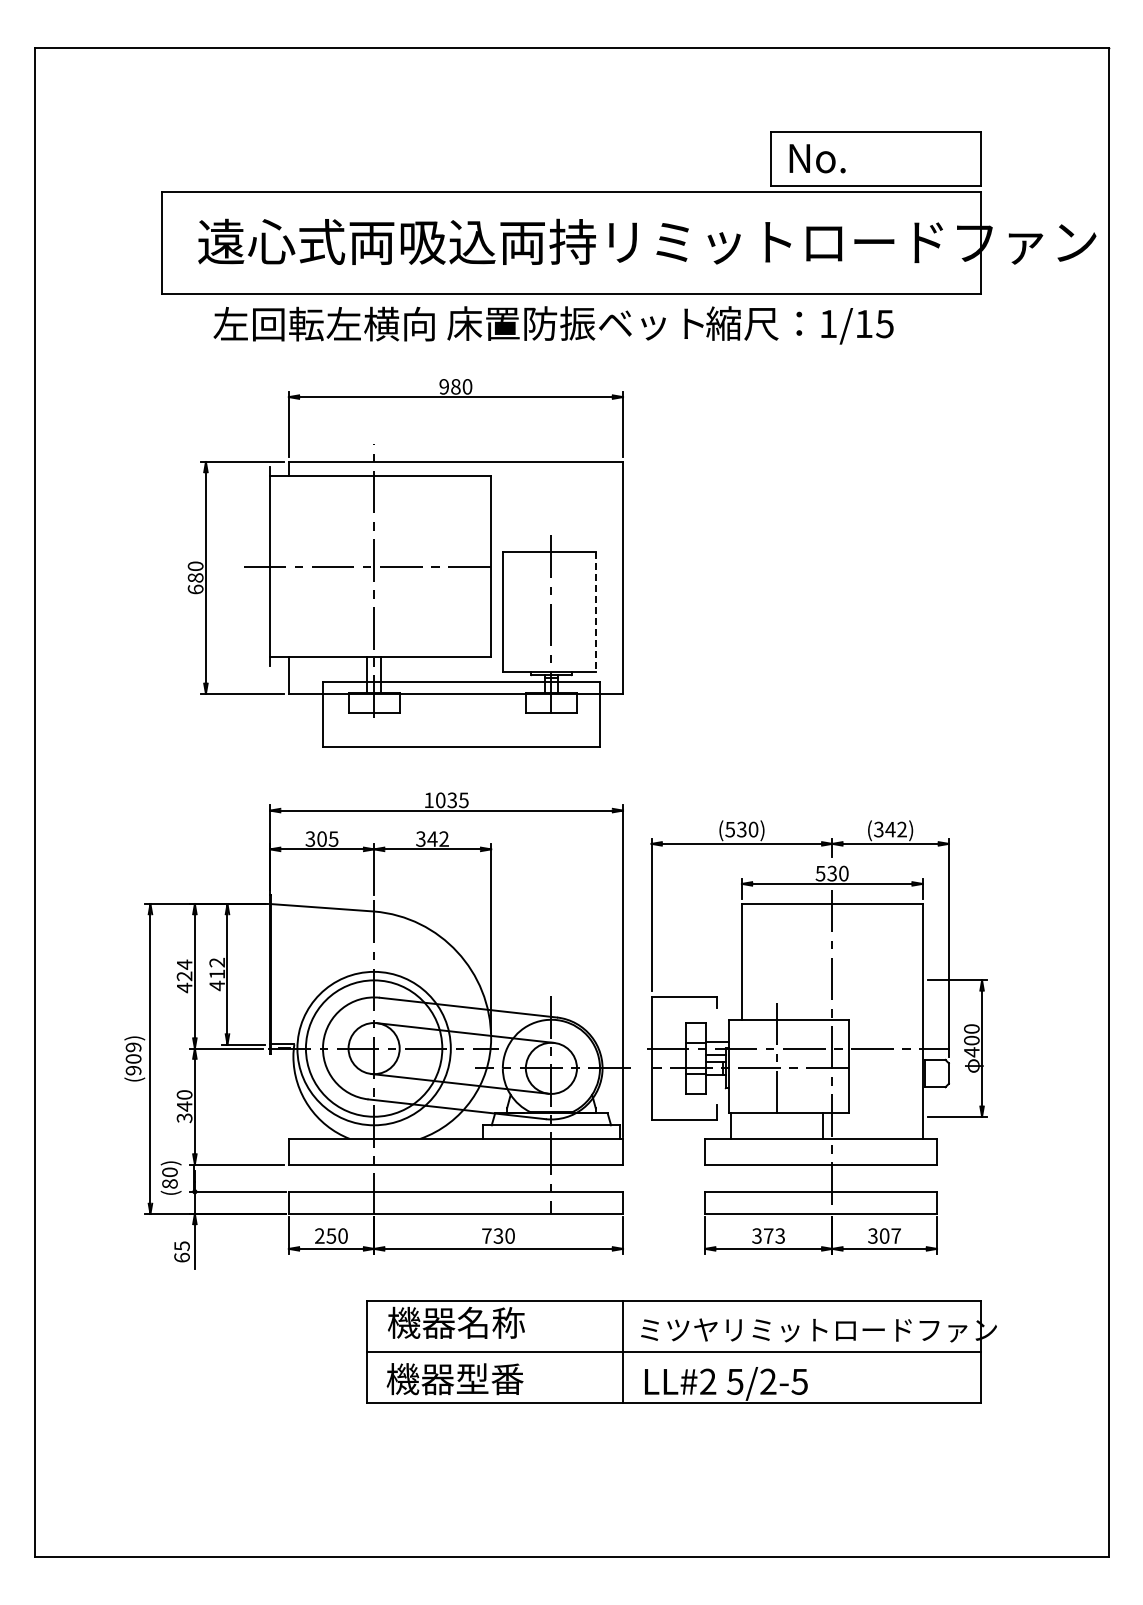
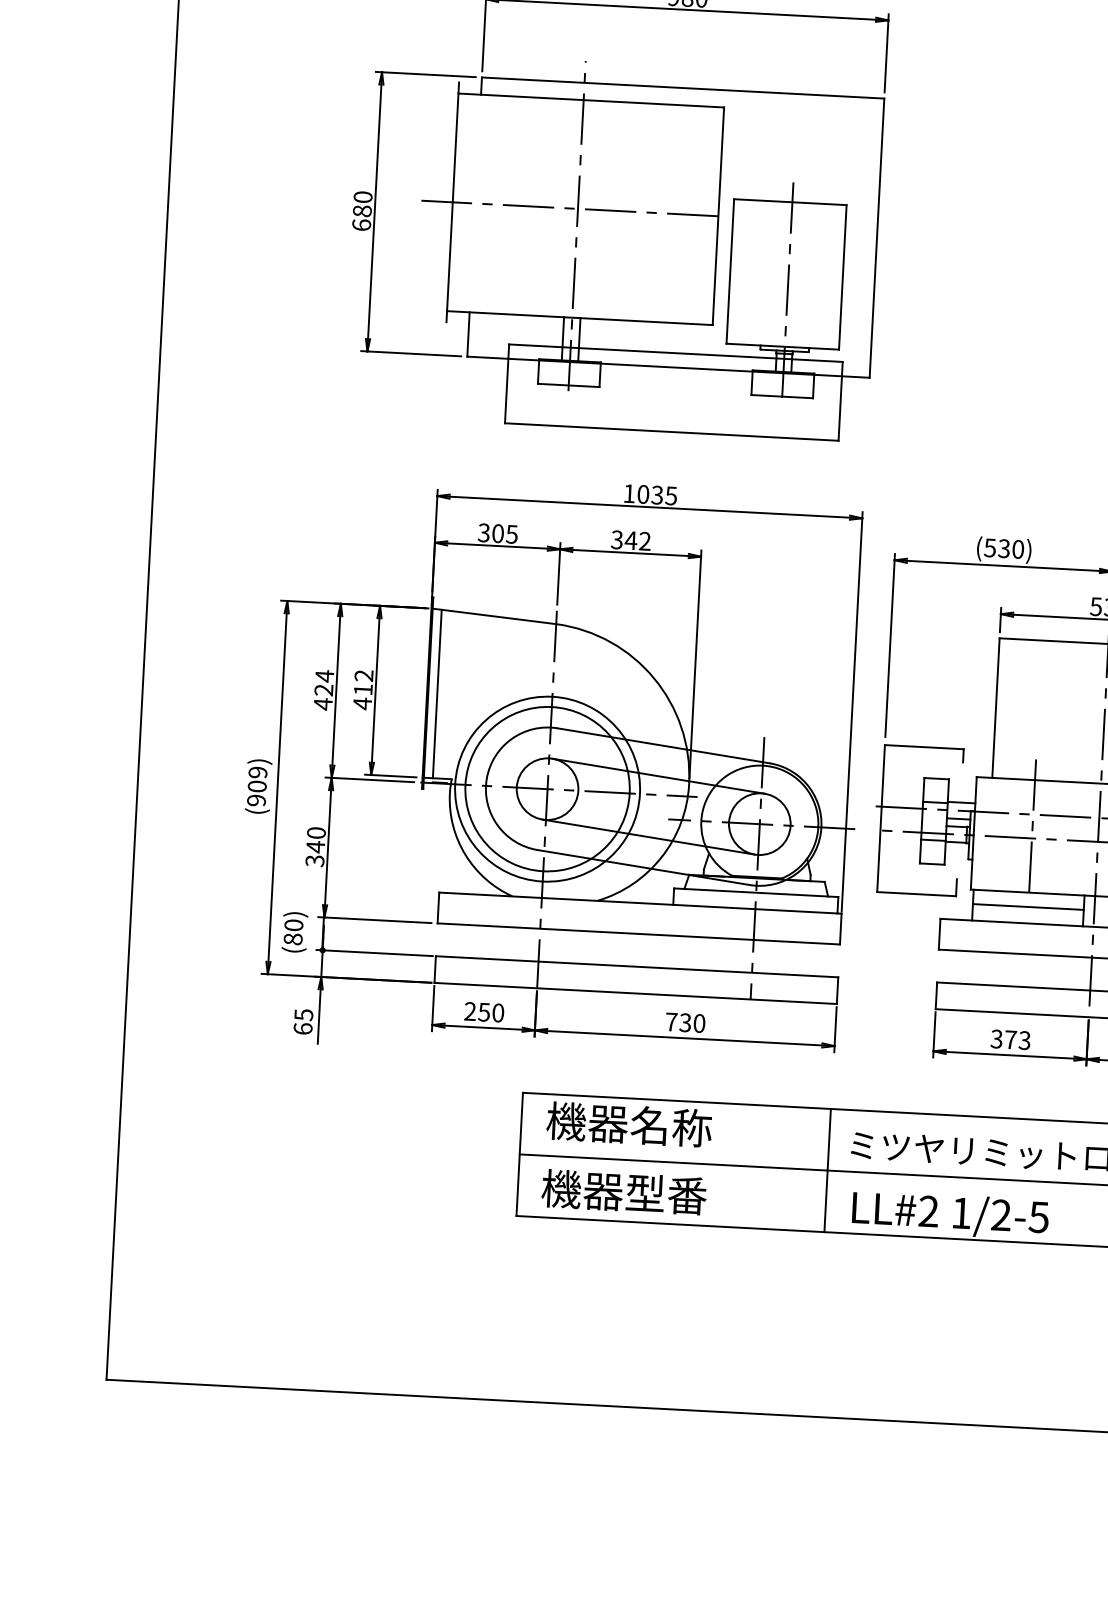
line: (596, 612) -> (842, 278), dashed -> solid
line: (278, 974) -> (437, 693), added
line: (777, 1125) -> (1028, 907), added
text: (735, 1381) -> (961, 1212), 5/2-5 -> 1/2-5

